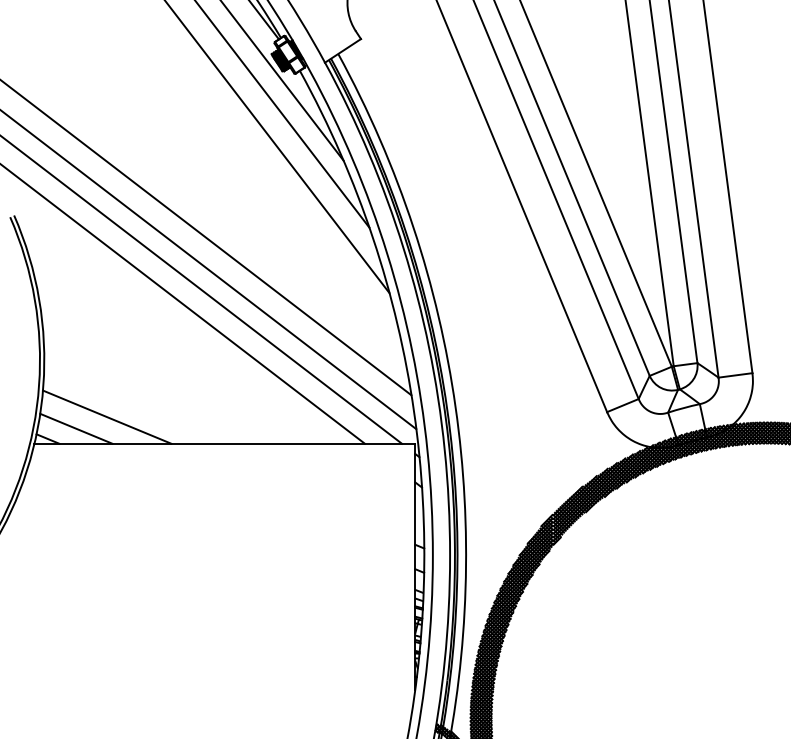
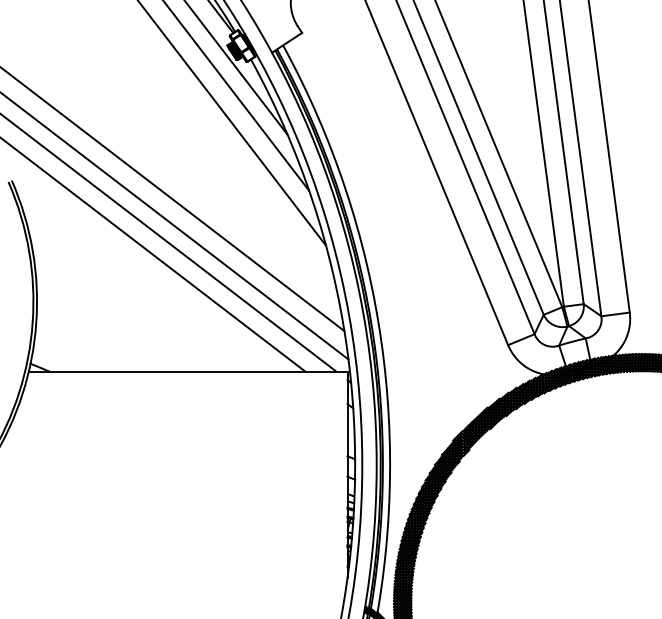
line: (107, 416) -> (89, 348), removed
line: (76, 428) -> (63, 358), removed

